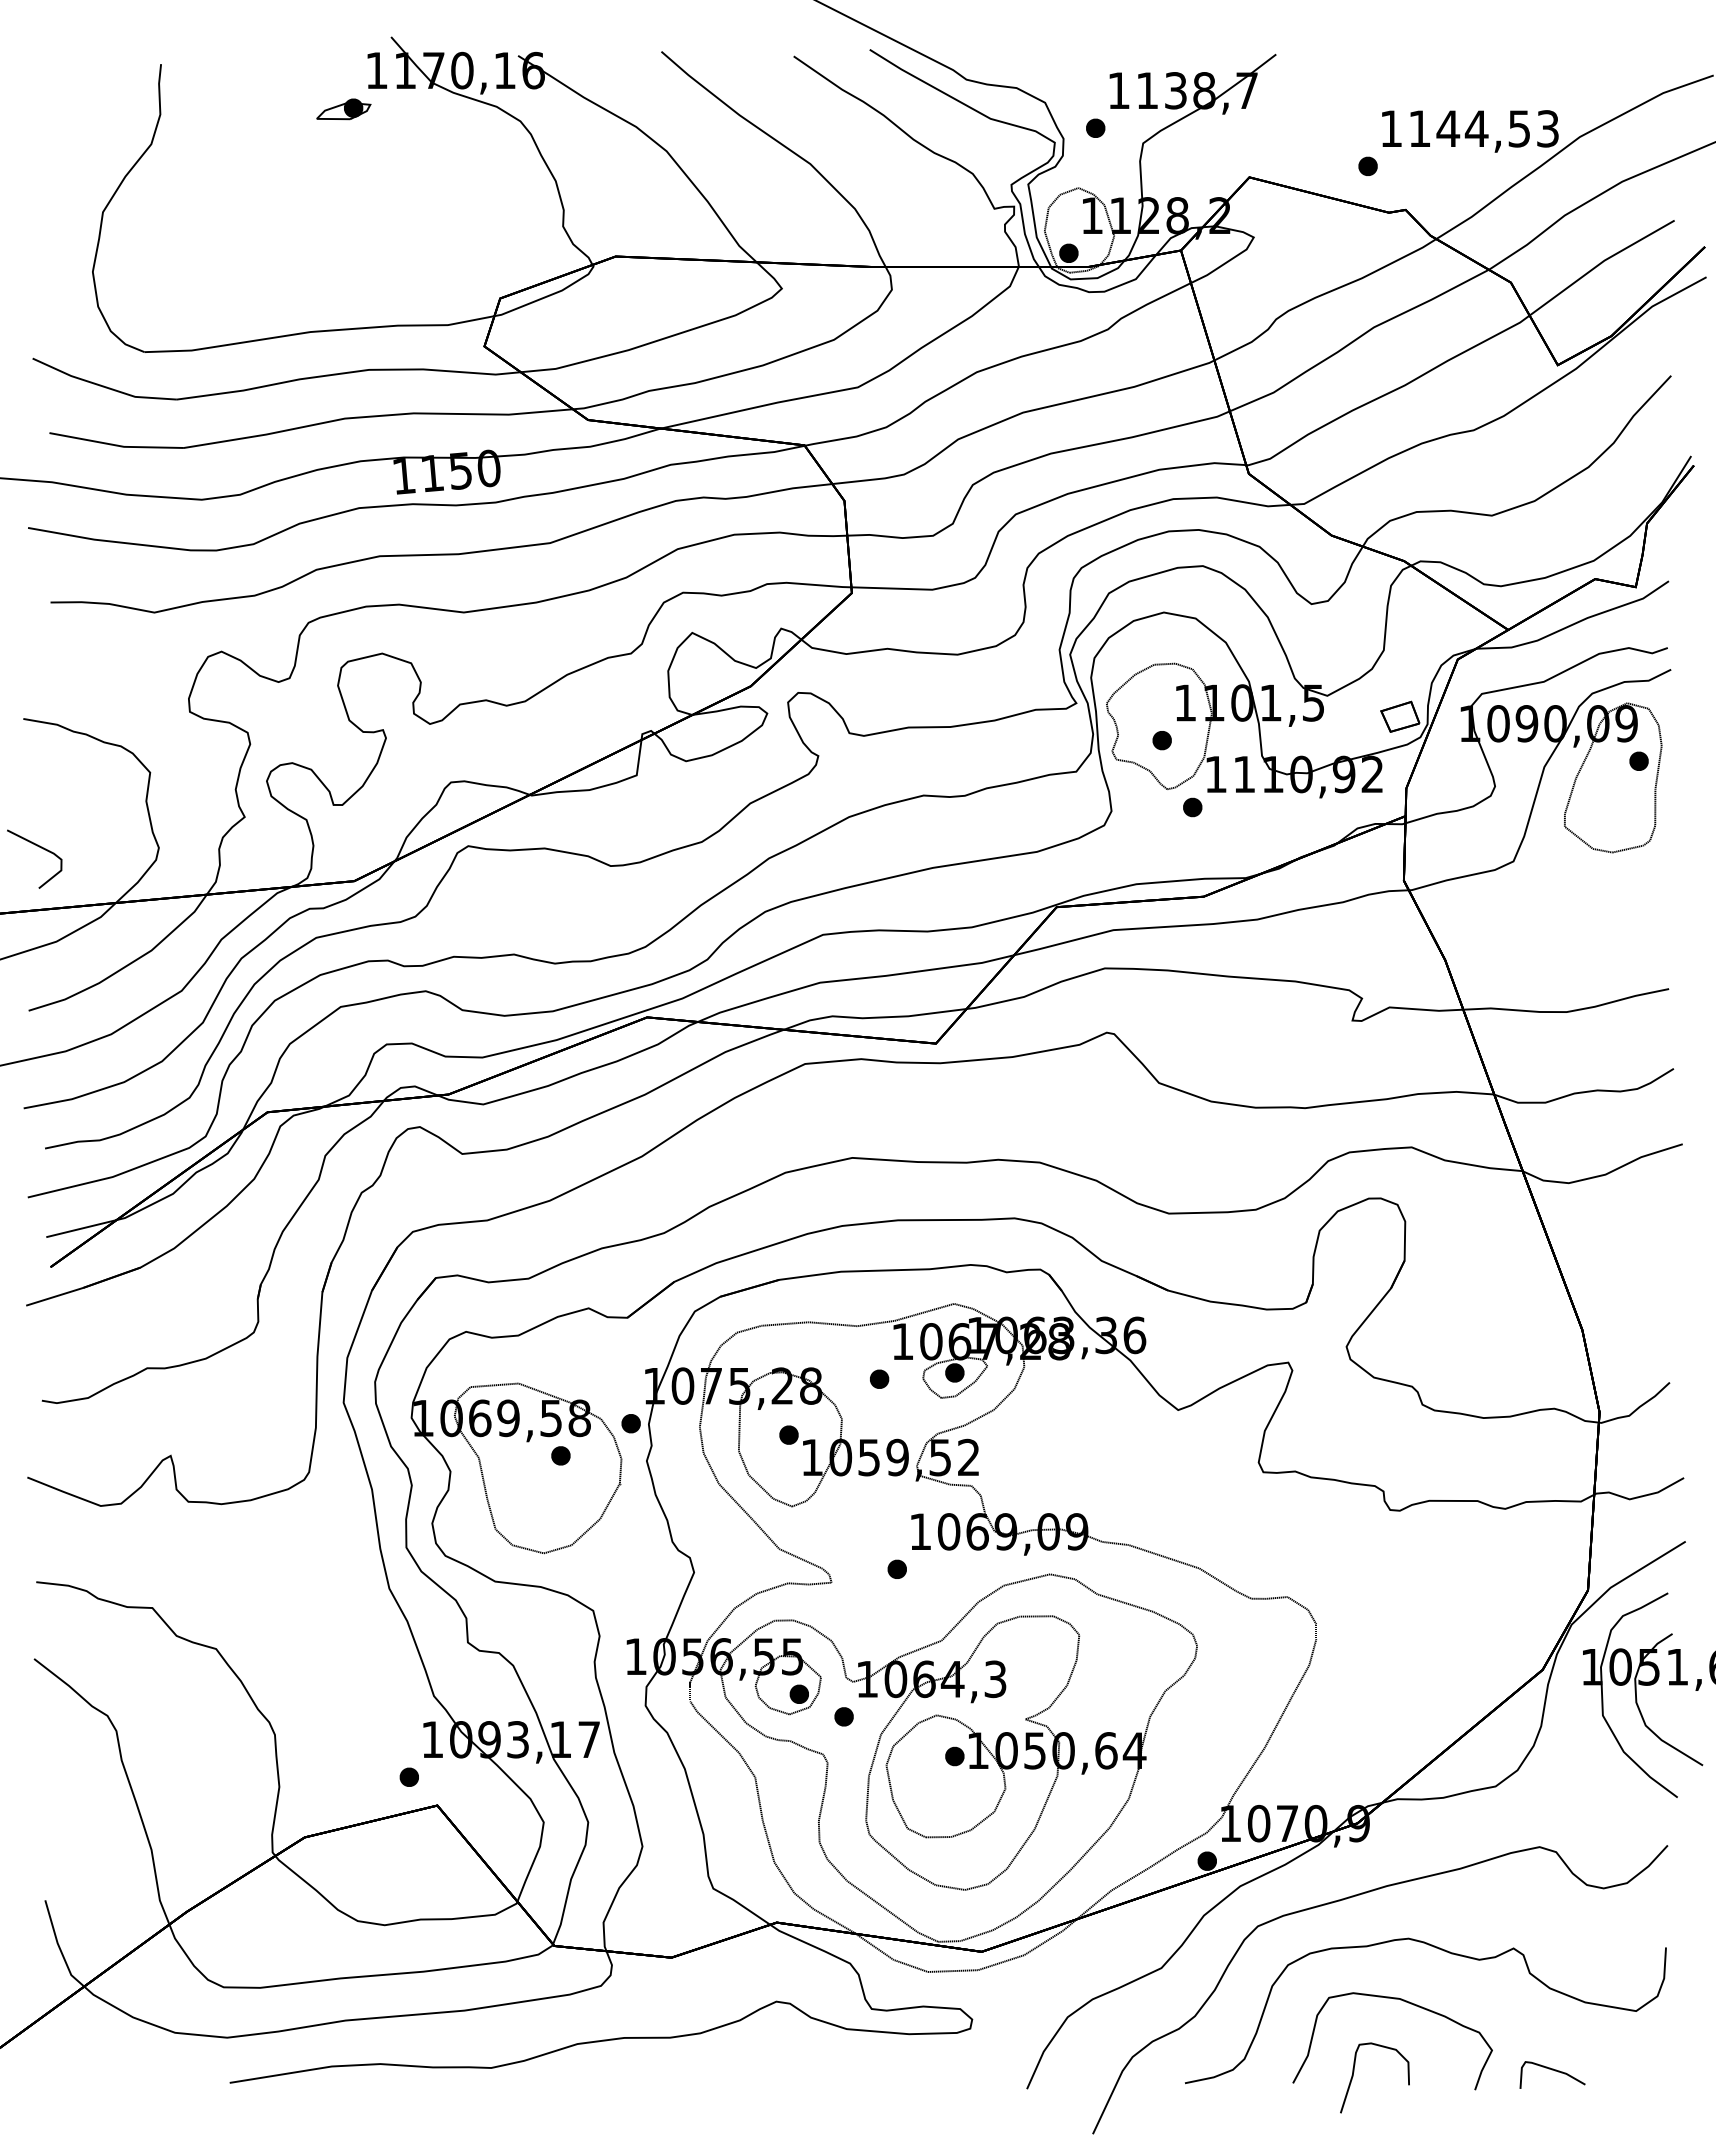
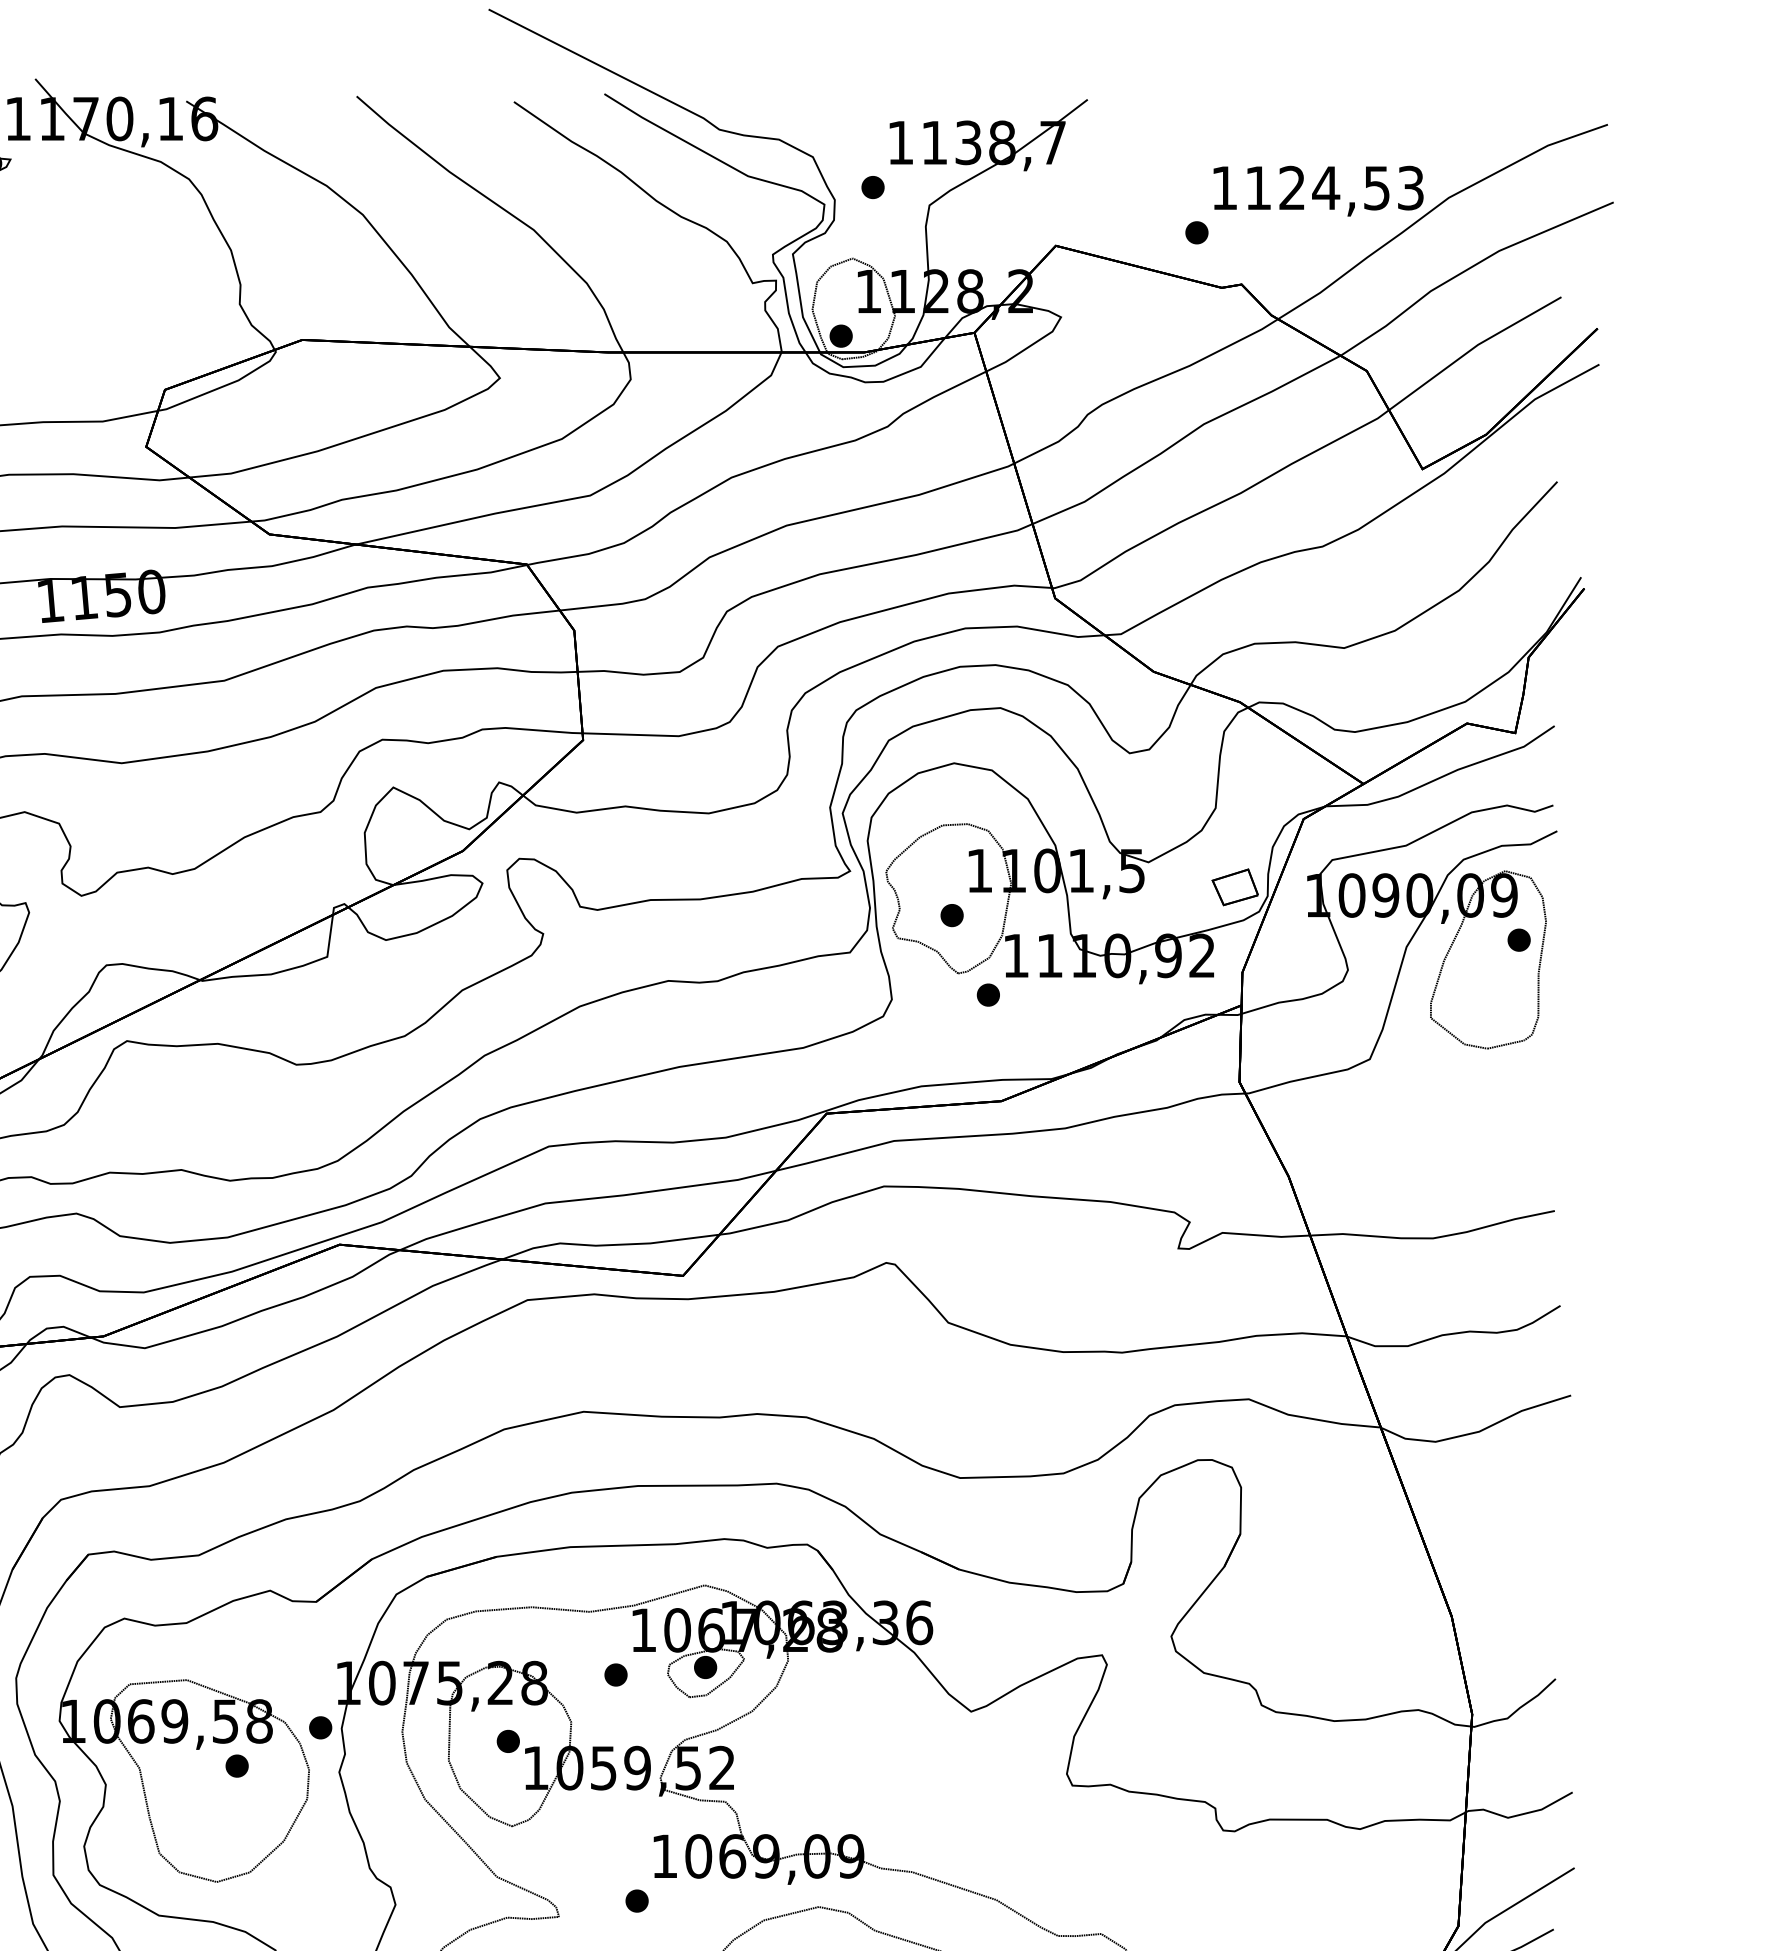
text: (1448, 128) -> (1292, 187), 1144,53 -> 1124,53

